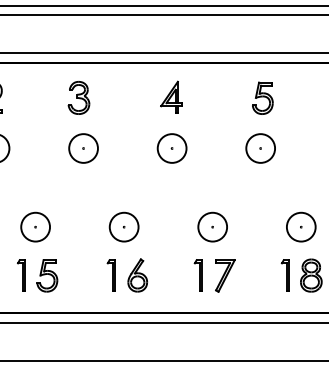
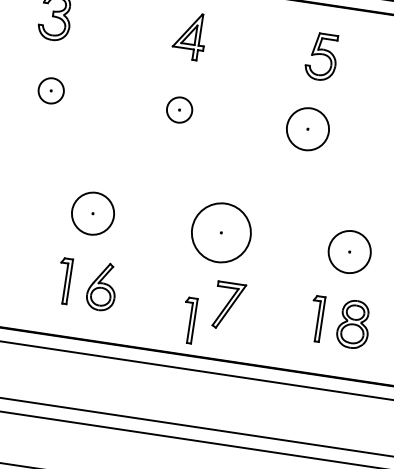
circle: (83, 148) -> (51, 90), size x0.6
circle: (171, 148) -> (178, 109), size x0.6
circle: (212, 226) -> (221, 231), size x1.4
part: (197, 275) -> (187, 320), moved

